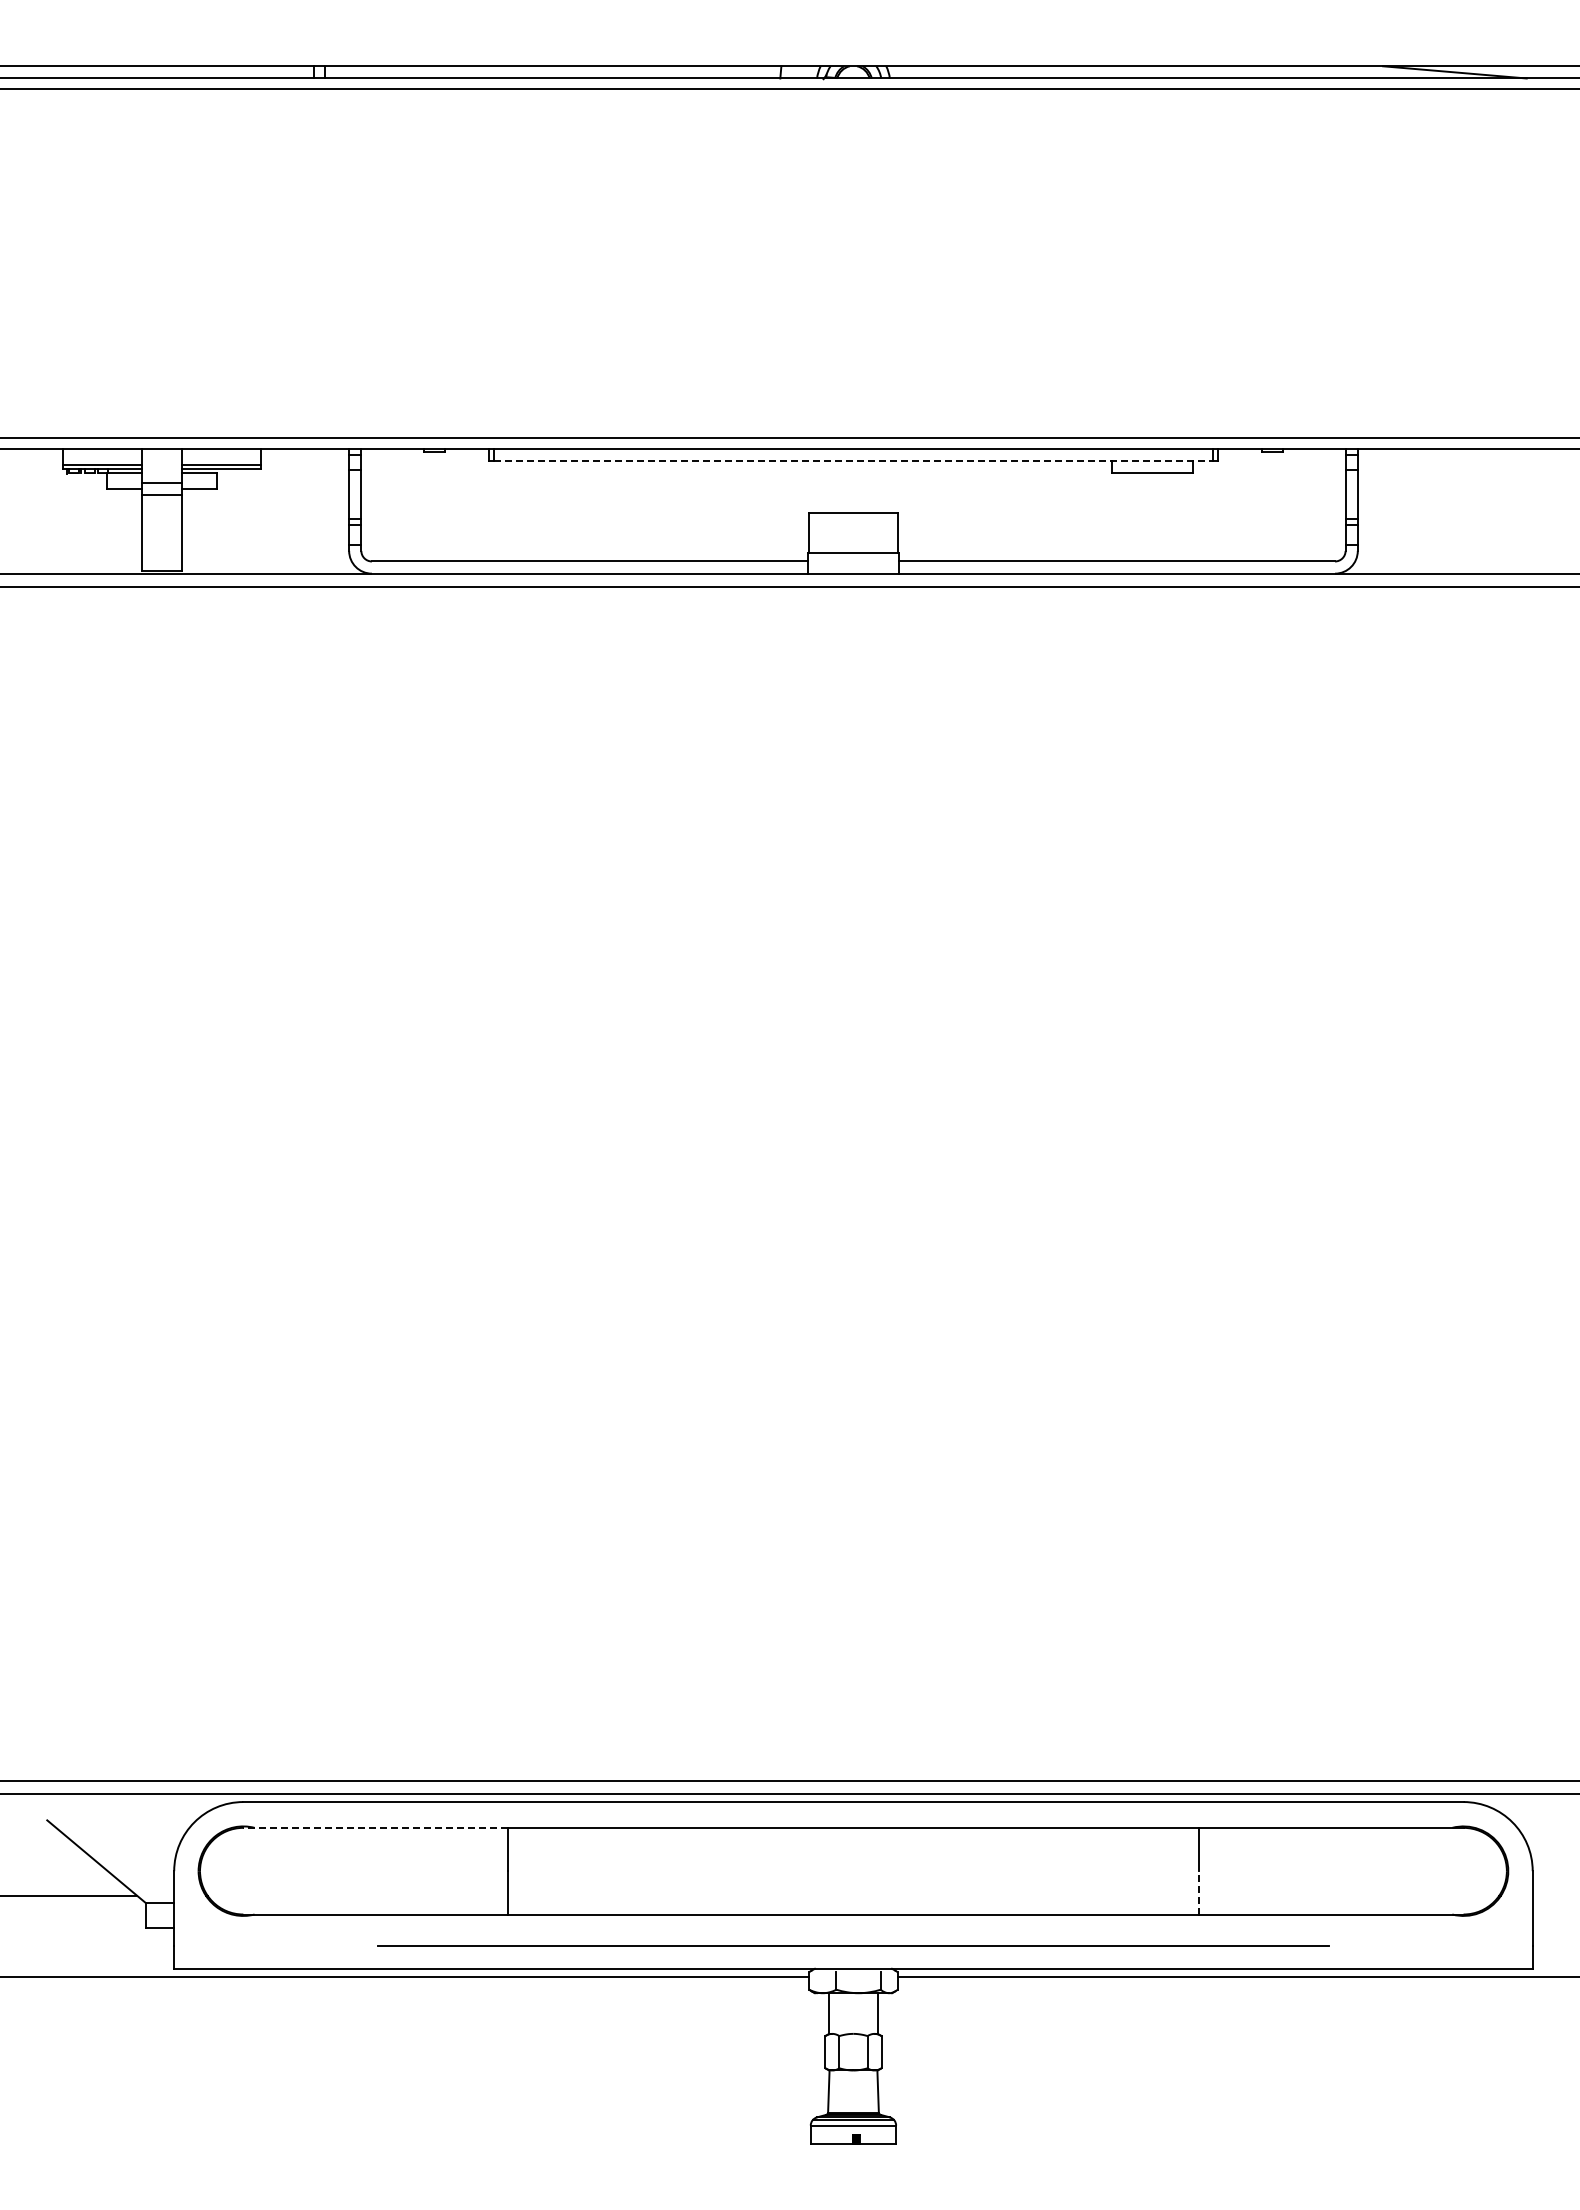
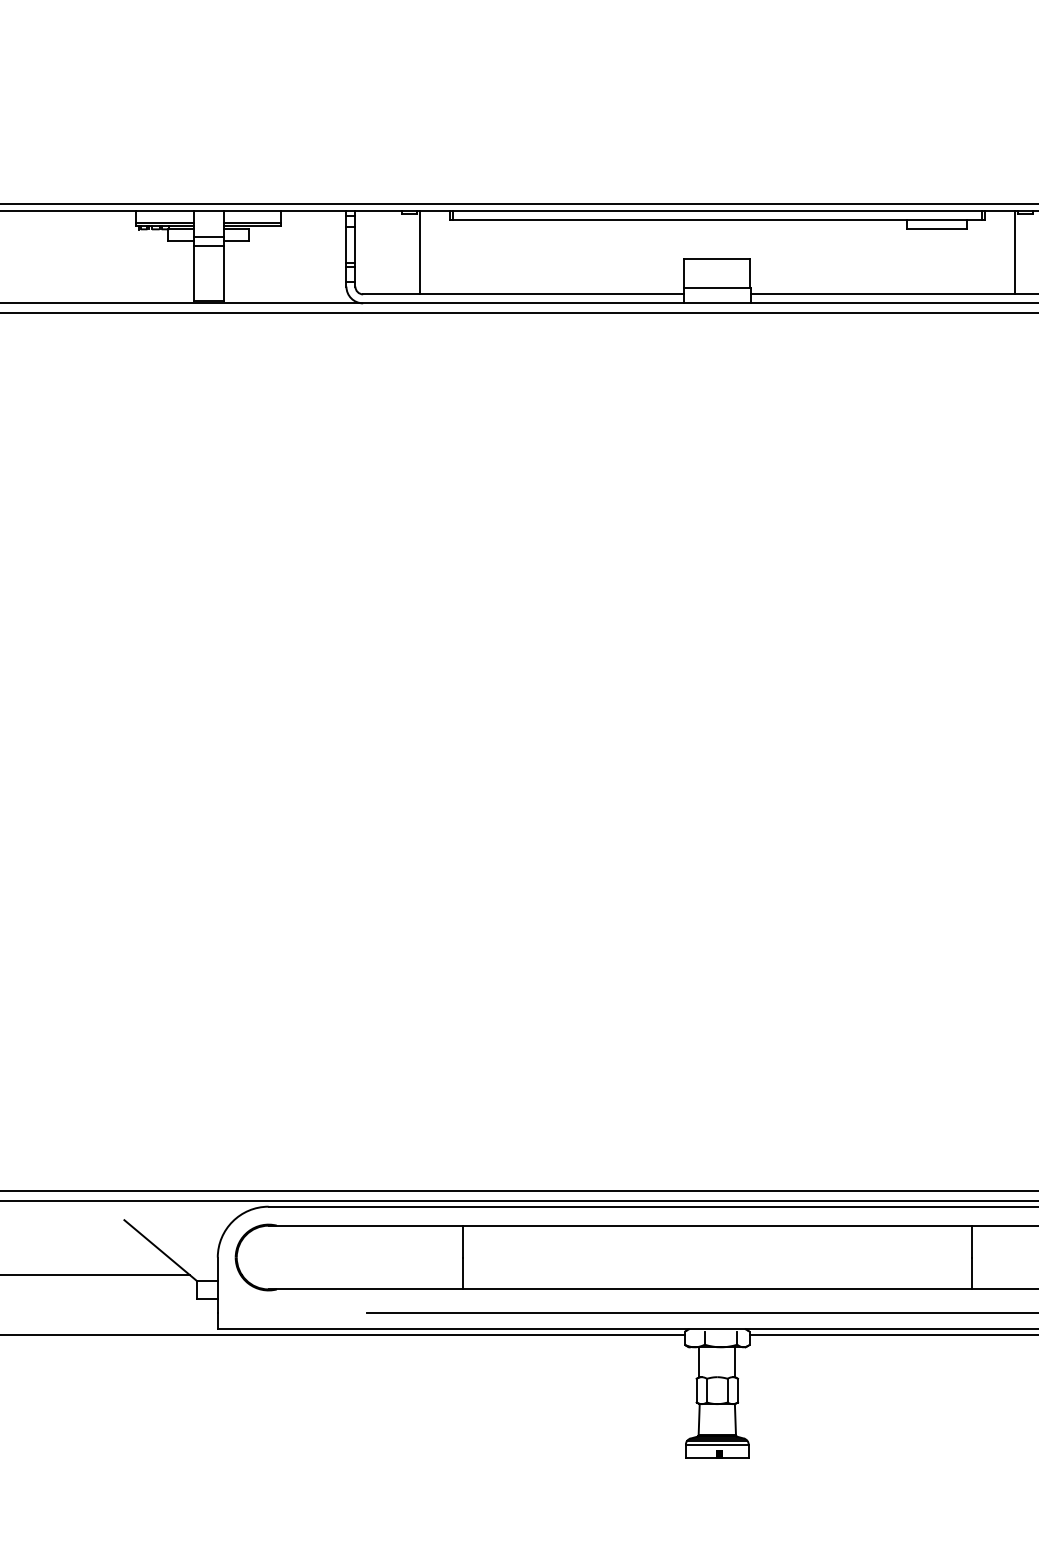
line: (853, 460) -> (717, 220), dashed -> solid
line: (448, 504) -> (419, 252), added
line: (1258, 504) -> (1015, 252), added
line: (375, 1827) -> (365, 1225), dashed -> solid
line: (1199, 1892) -> (971, 1273), dashed -> solid

